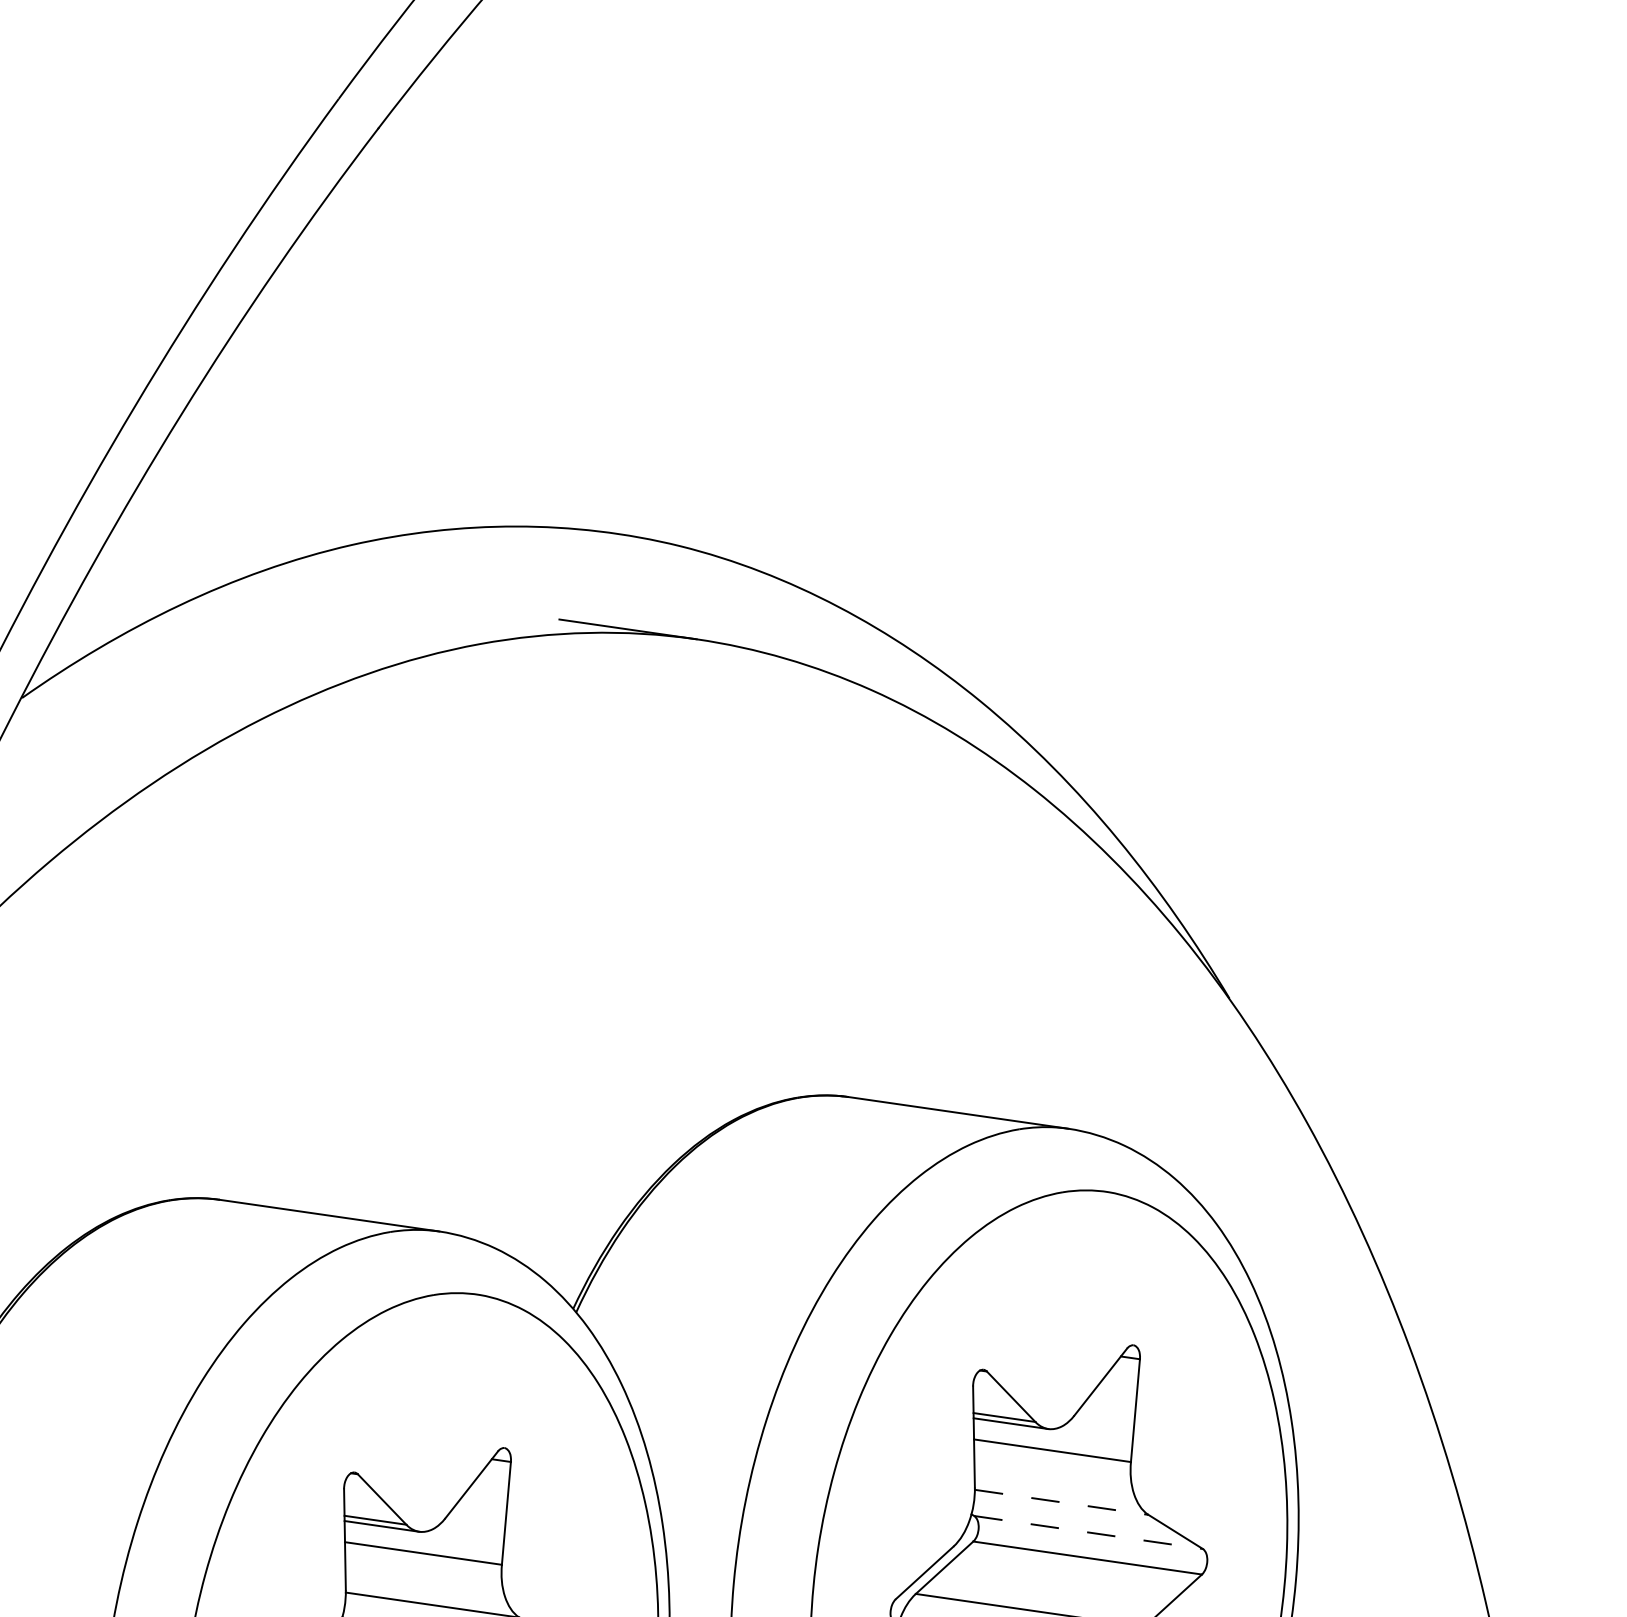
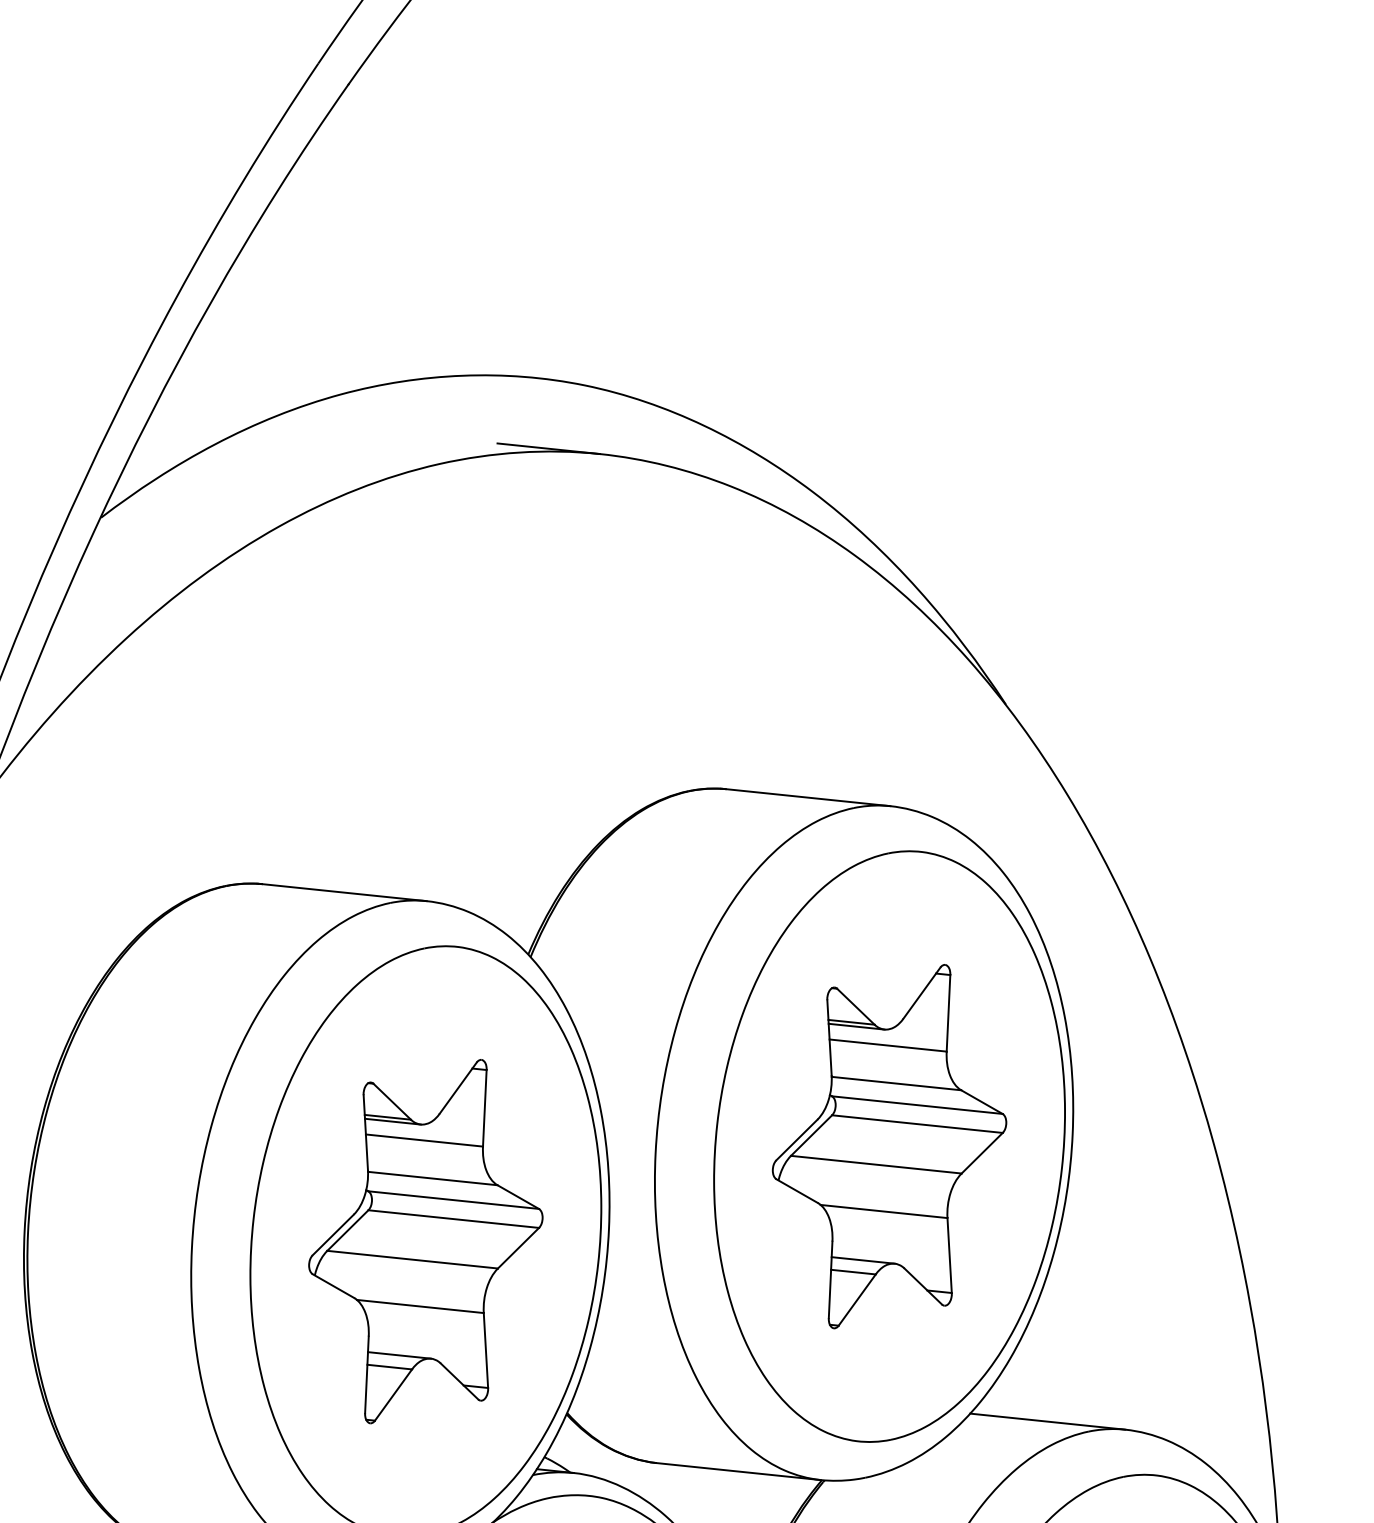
line: (1061, 1502) -> (896, 1083), dashed -> solid
line: (1088, 1532) -> (917, 1105), dashed -> solid

